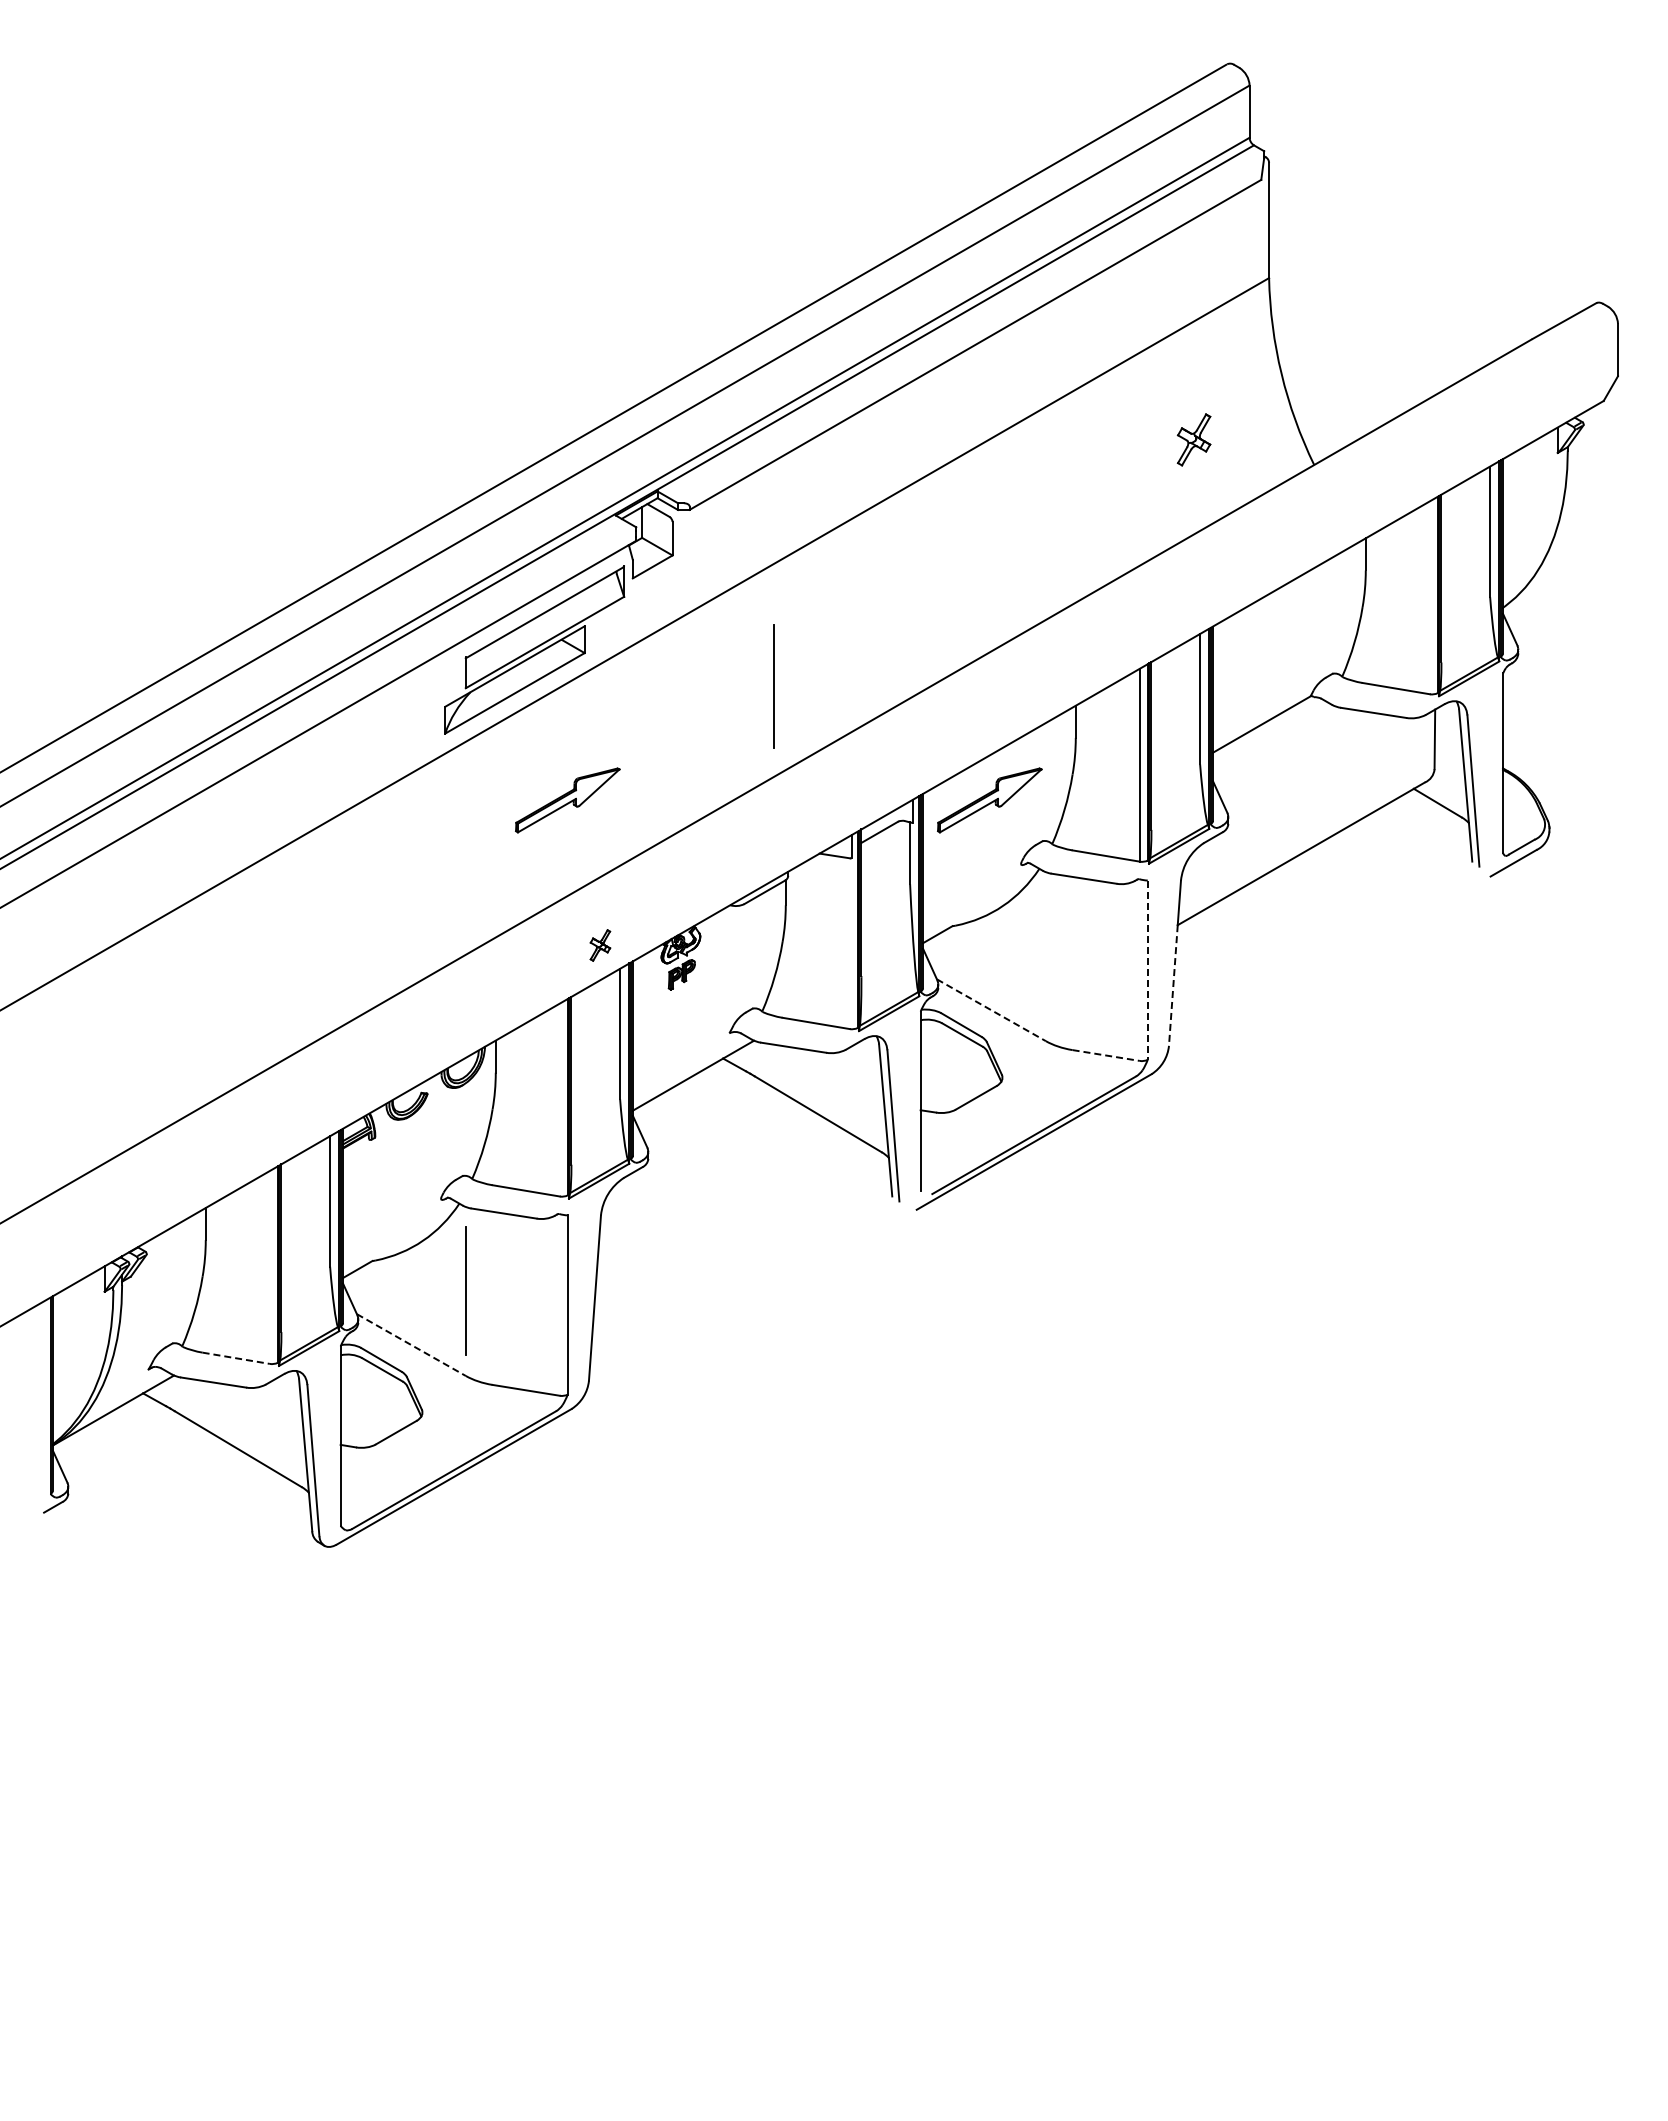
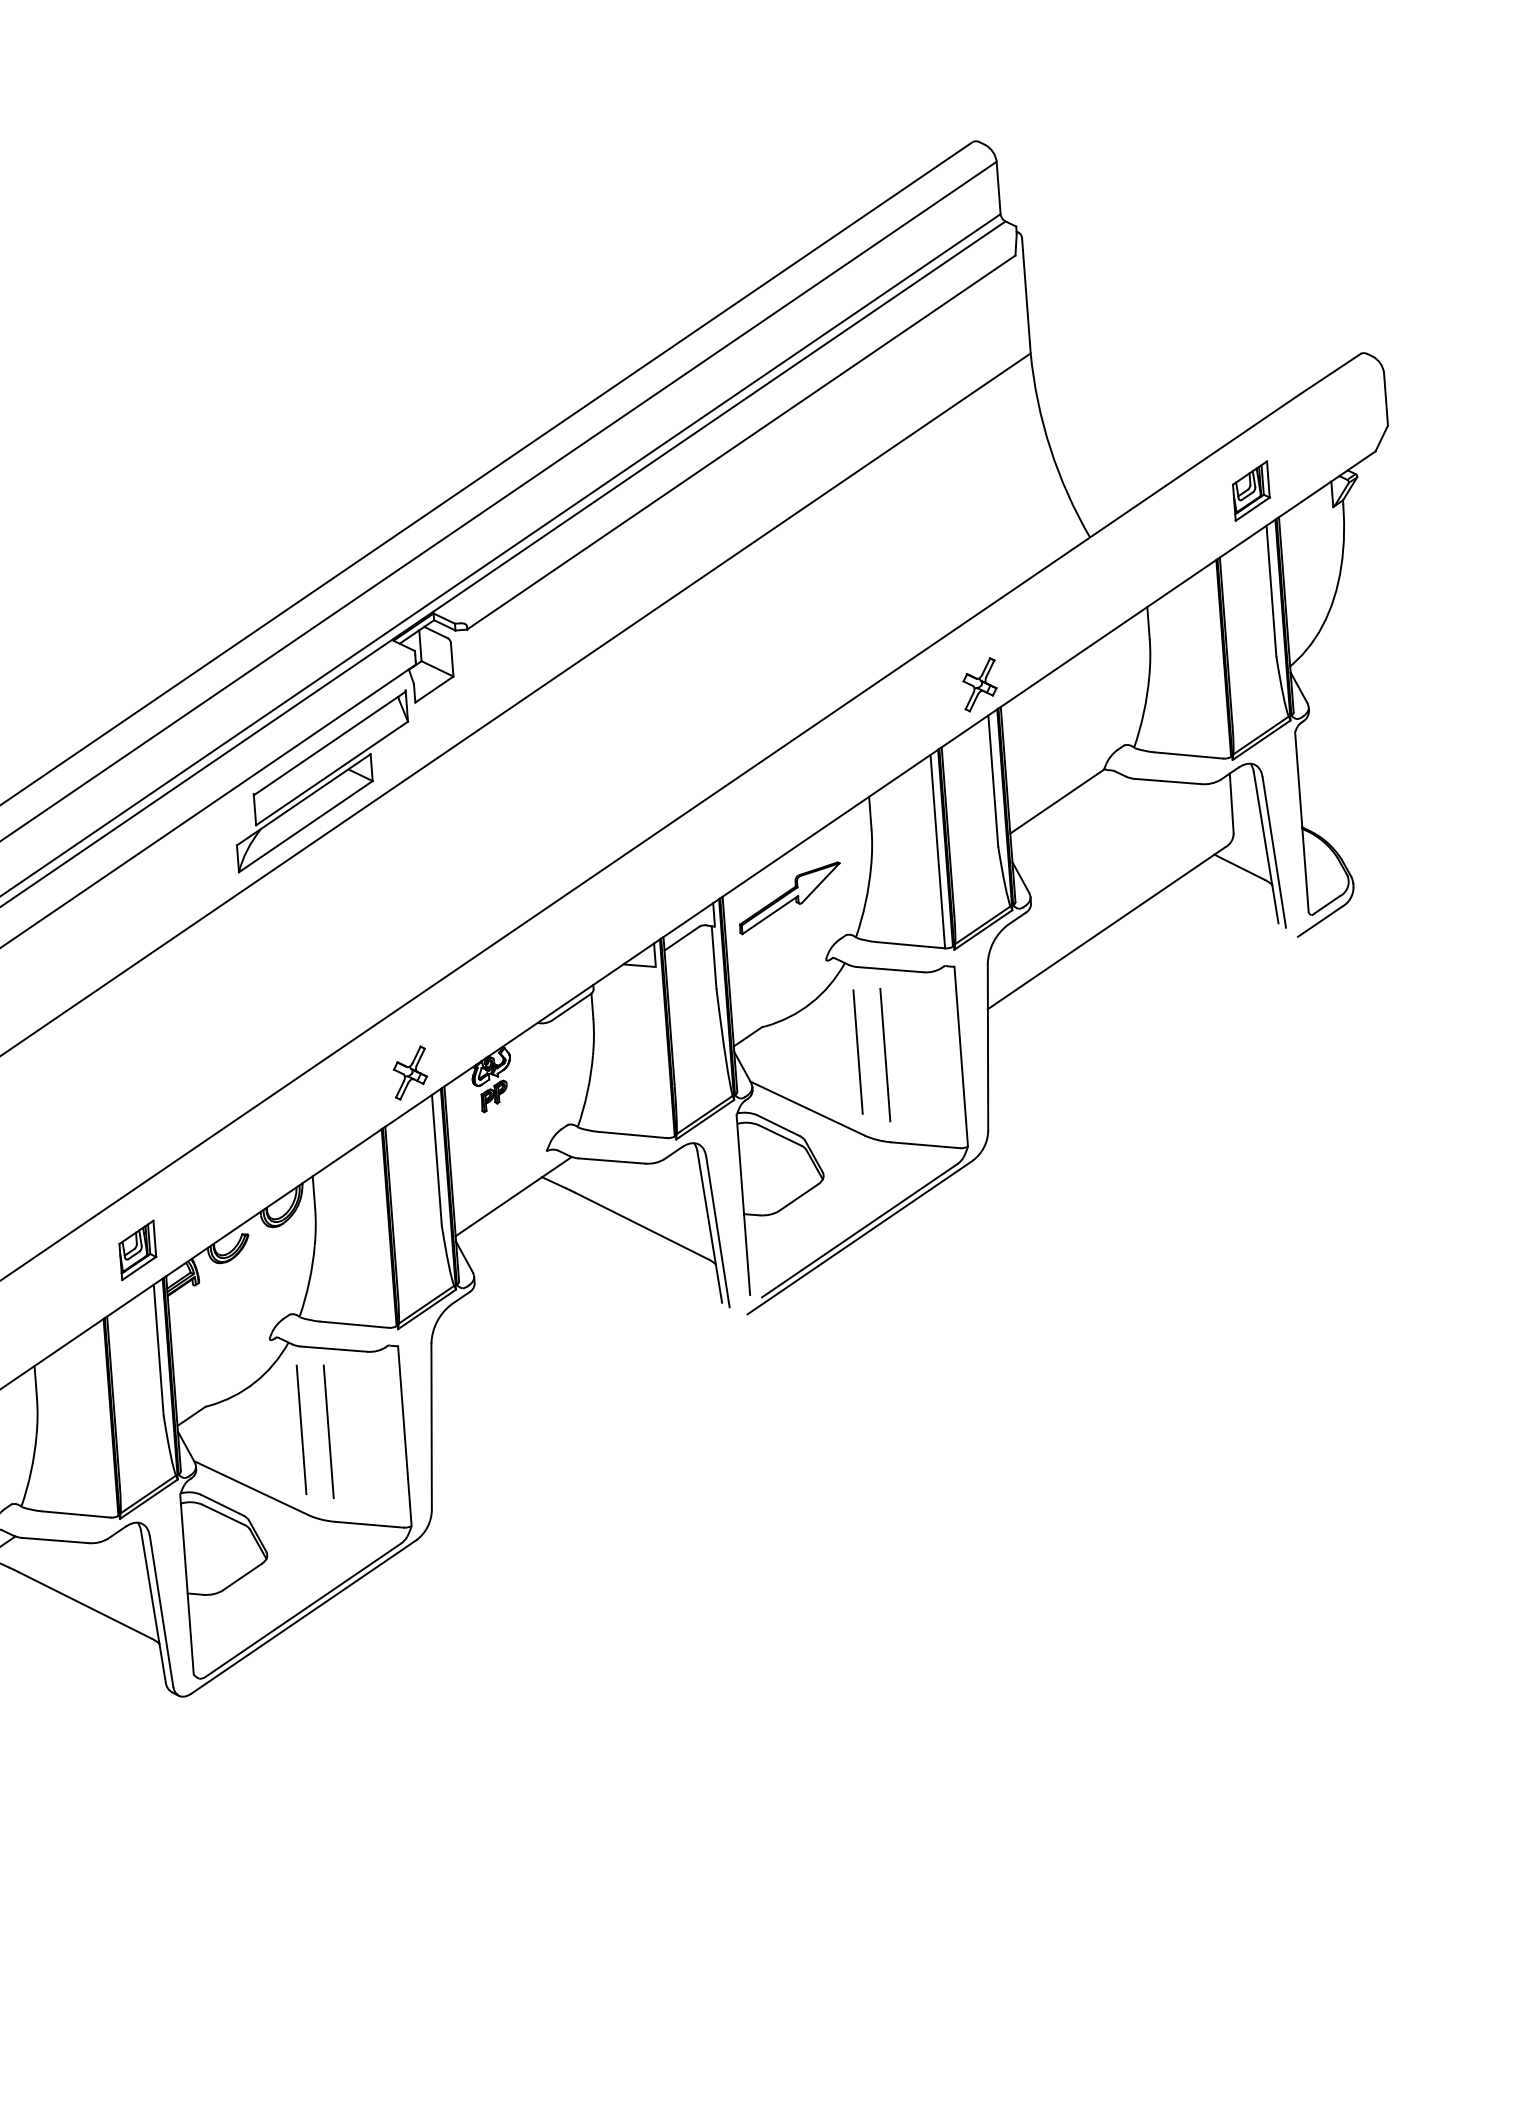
part: (1477, 430) -> (1251, 490), added
part: (1193, 439) -> (979, 684), moved
line: (773, 686) -> (857, 1052), moved
part: (567, 800) -> (366, 930), removed
part: (600, 945) -> (410, 1073), size x1.67
line: (1072, 962) -> (885, 1054), added
line: (1147, 970) -> (960, 1056), dashed -> solid
line: (1173, 986) -> (988, 1070), dashed -> solid
line: (991, 1010) -> (807, 1108), dashed -> solid
line: (1106, 1055) -> (926, 1145), dashed -> solid
part: (316, 1100) -> (137, 1249), added
line: (492, 1295) -> (328, 1432), added
line: (411, 1345) -> (251, 1488), dashed -> solid
line: (236, 1358) -> (76, 1514), dashed -> solid

